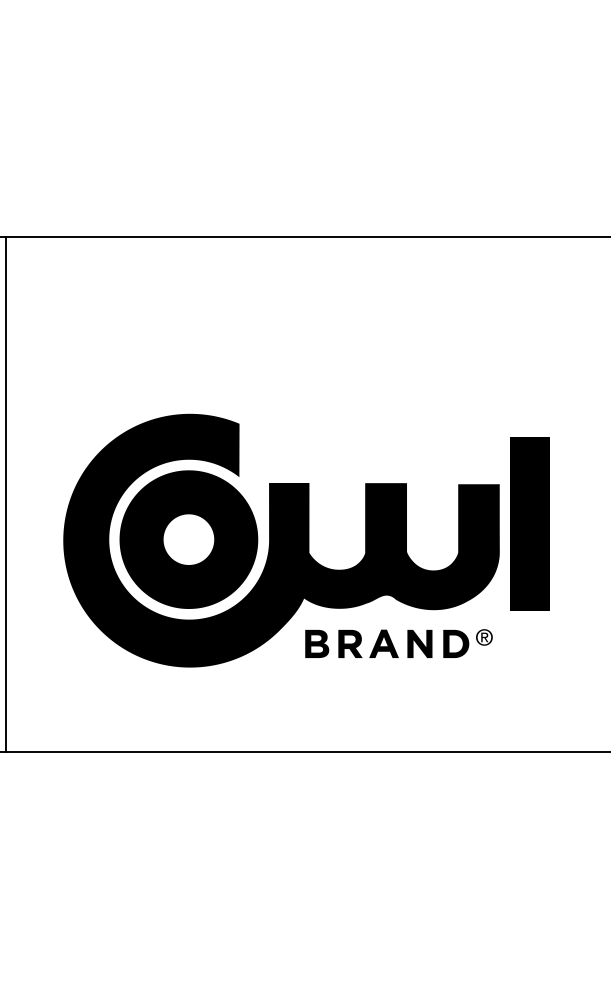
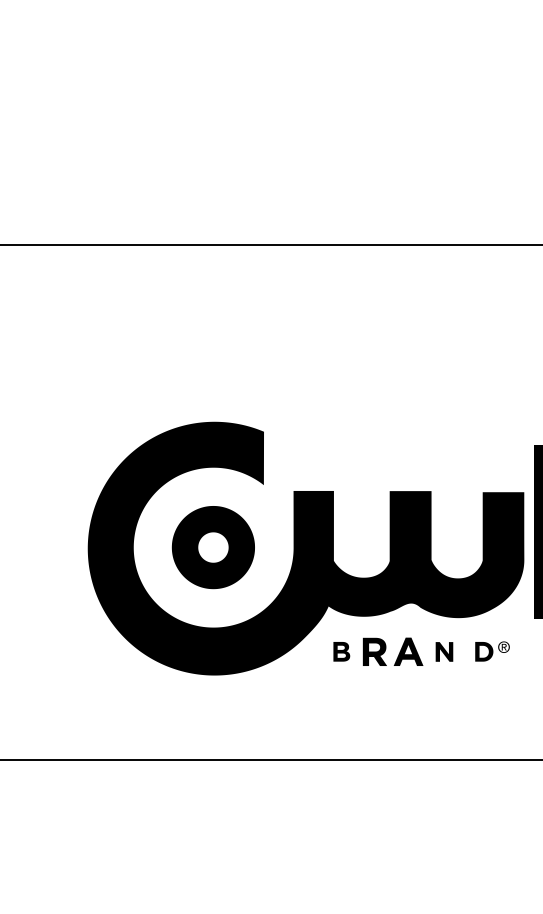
line: (6, 494) -> (31, 502), removed
part: (188, 539) -> (213, 547), size x0.6
part: (317, 643) -> (342, 651), size x0.7
part: (419, 643) -> (444, 651), size x0.7
part: (467, 643) -> (492, 651), size x0.7

